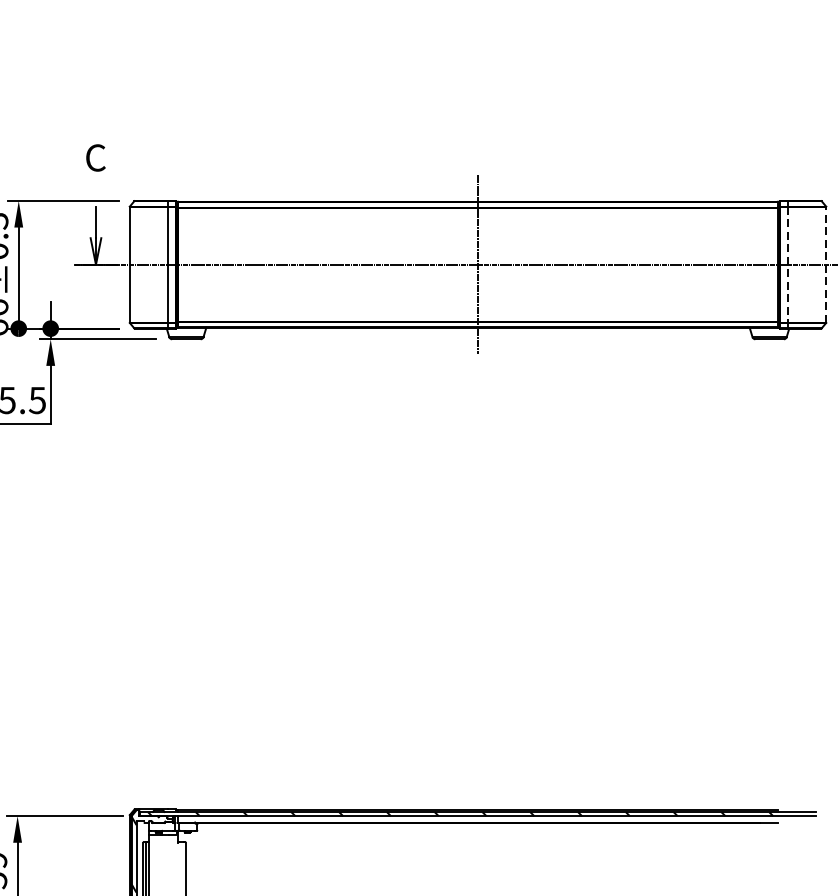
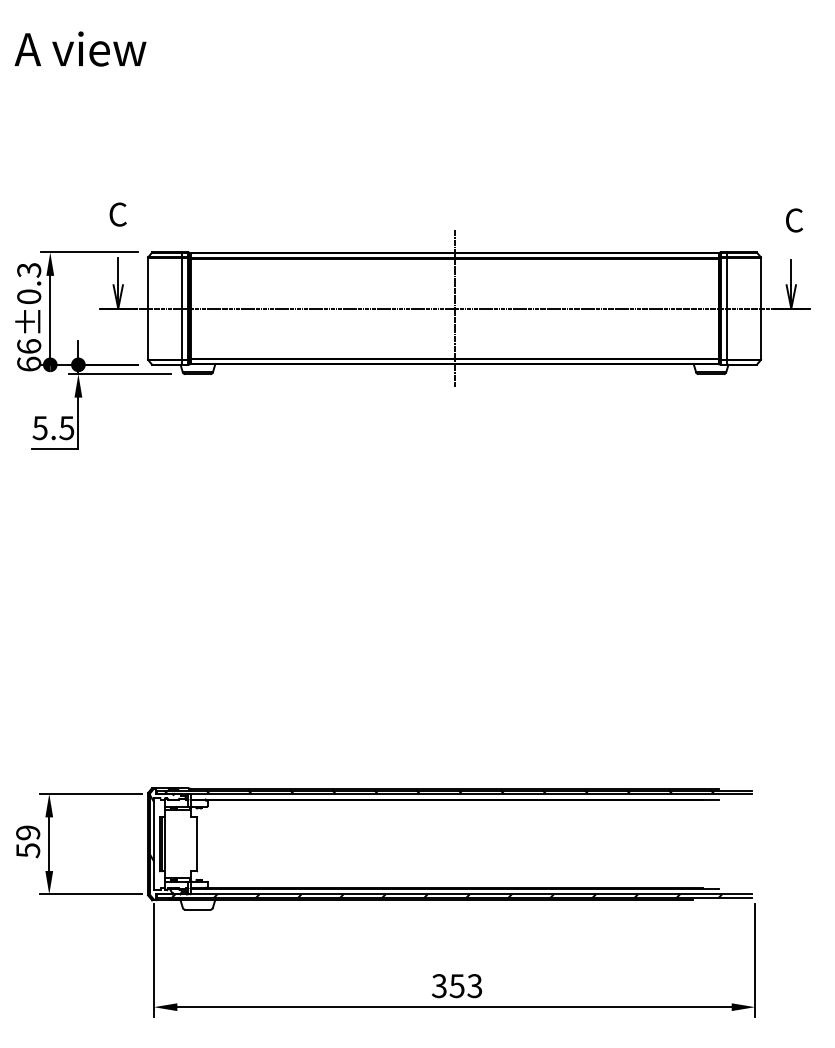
line: (788, 264) -> (727, 308), dashed -> solid
line: (826, 264) -> (761, 308), dashed -> solid

